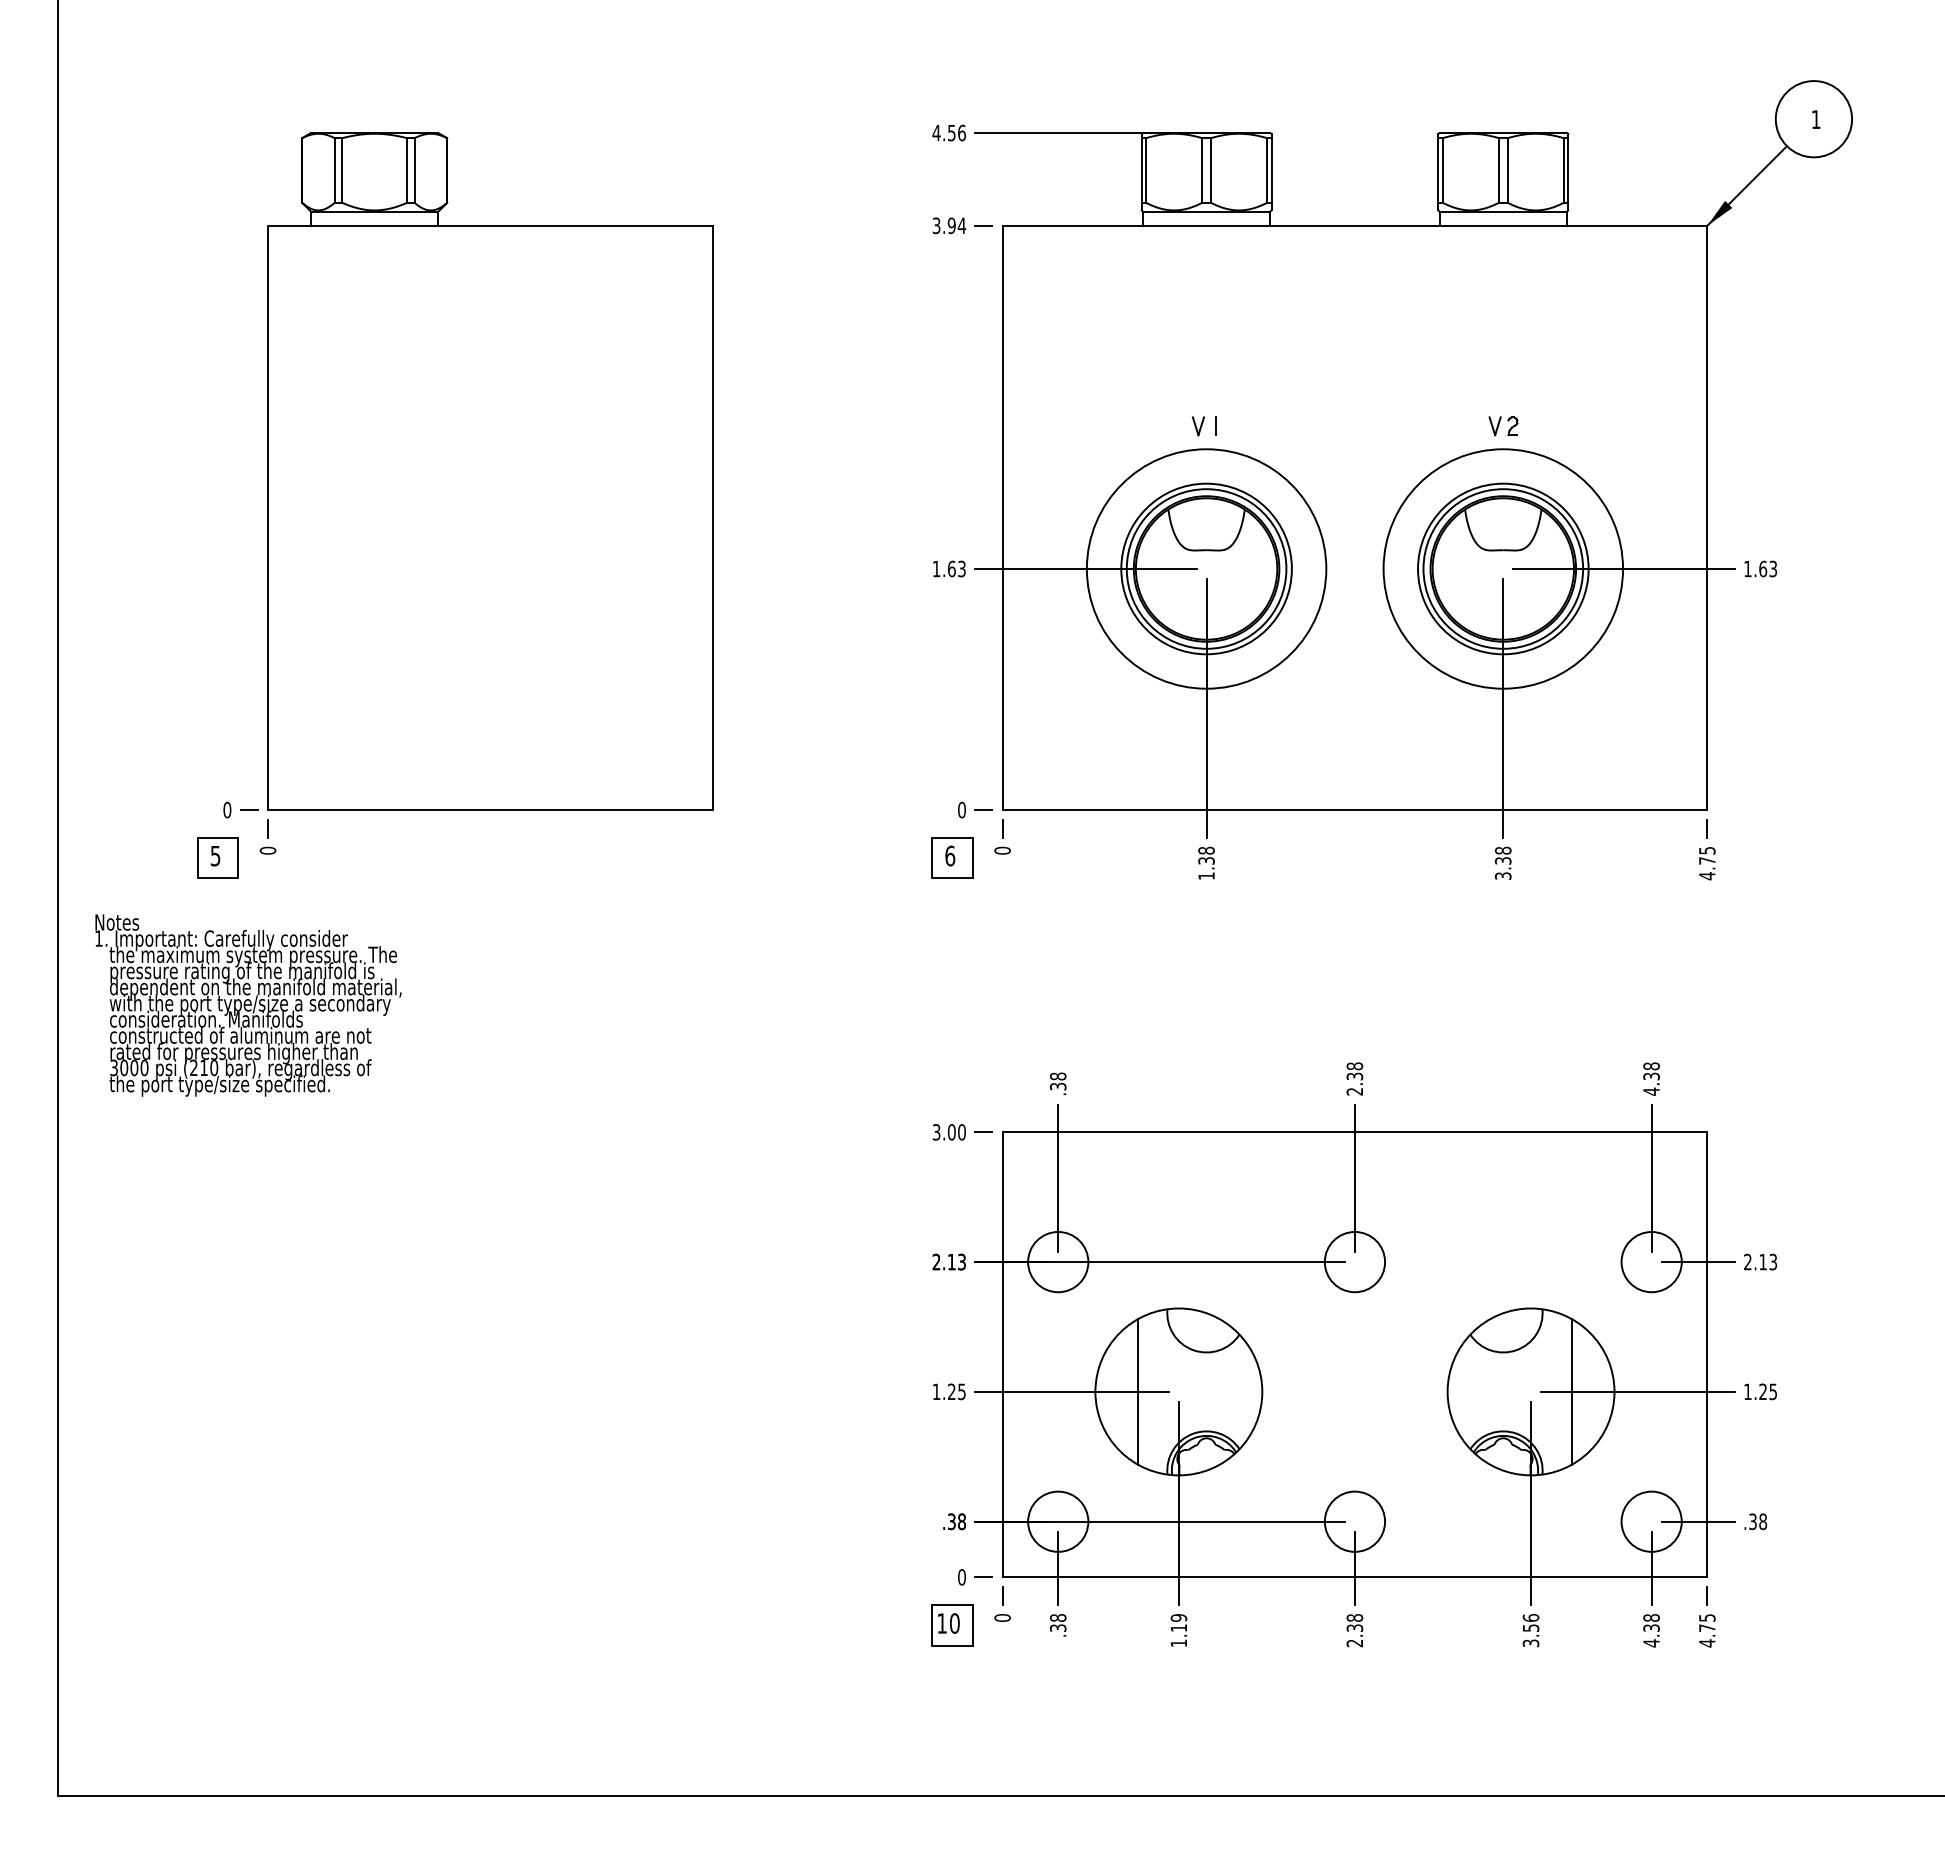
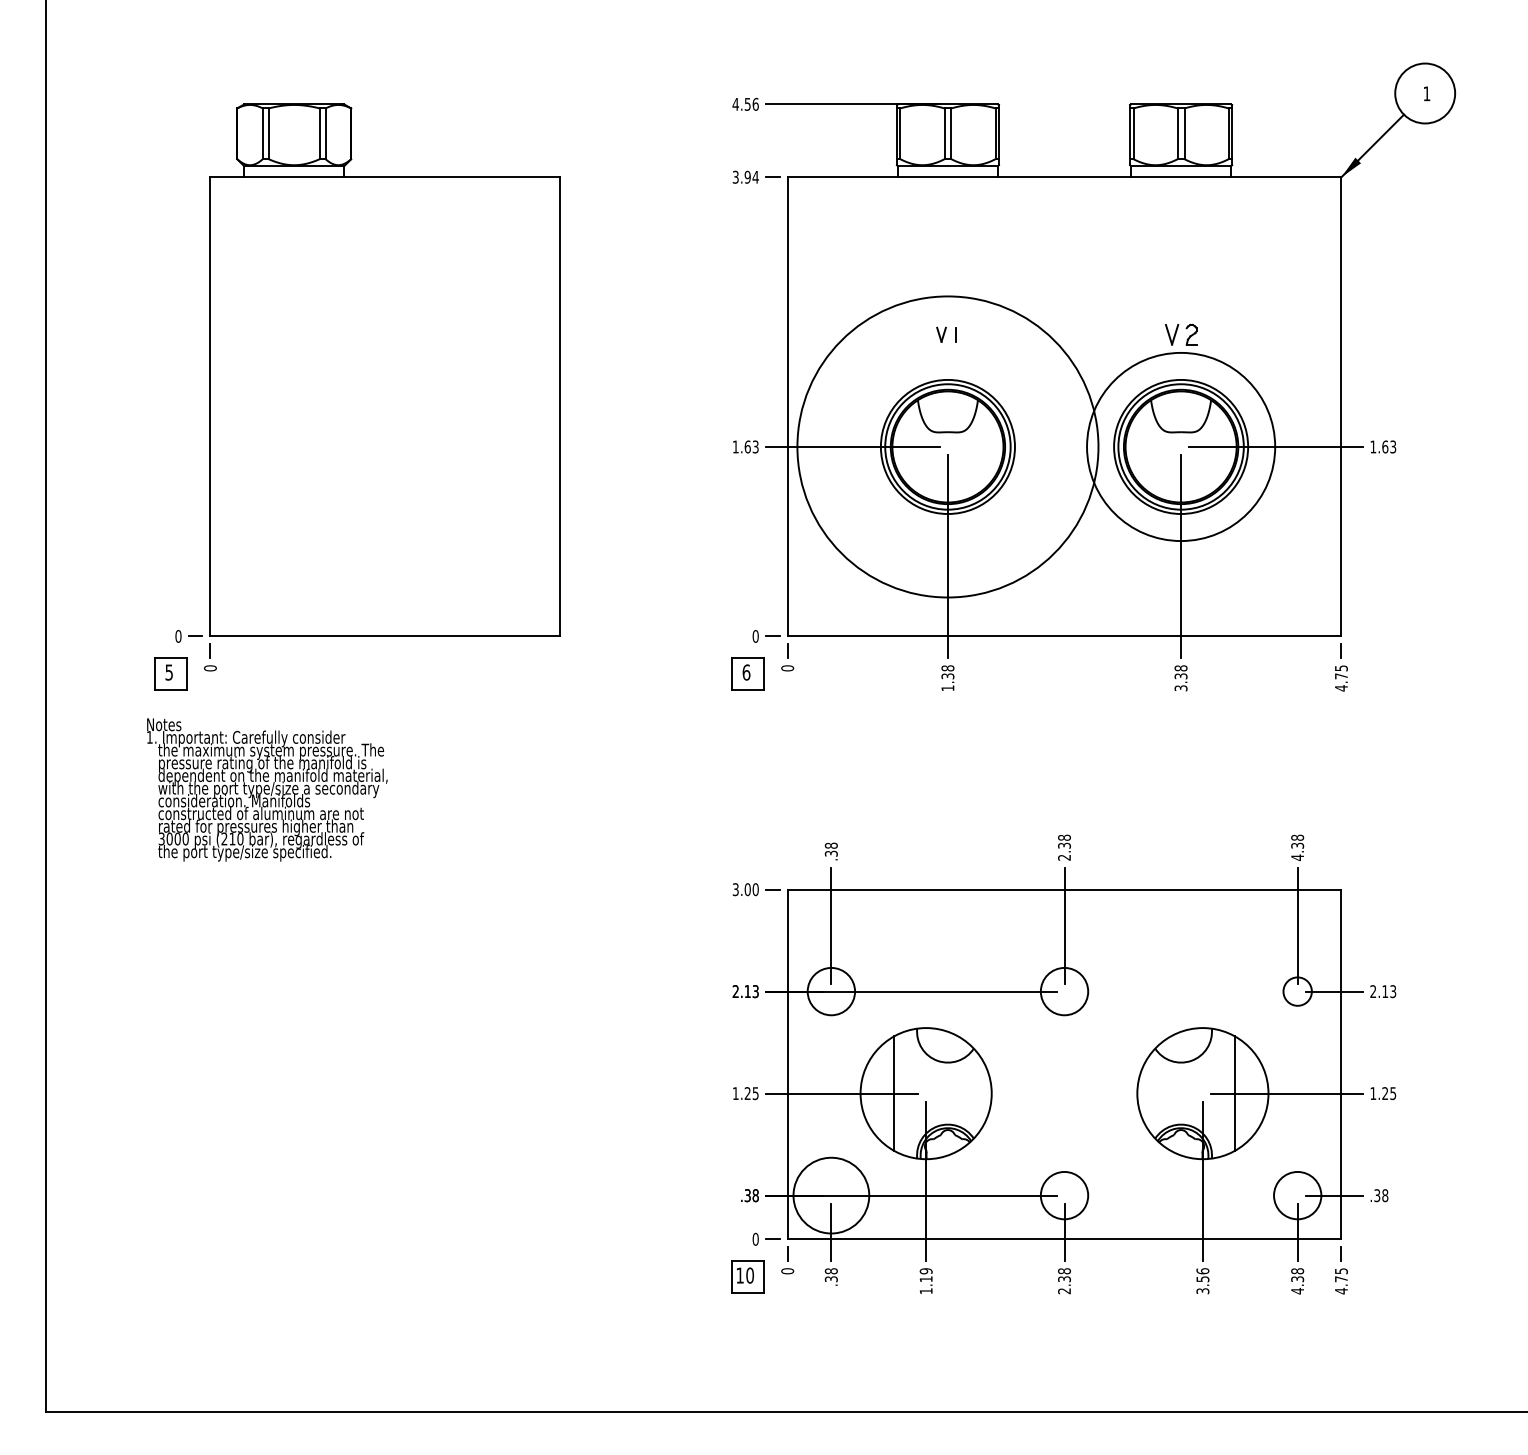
part: (1503, 426) -> (1181, 334), size x1.4
circle: (1206, 568) -> (947, 446), size x1.6
text: (248, 1005) -> (267, 789), moved
circle: (1651, 1261) -> (1297, 991), size x0.6
circle: (1058, 1521) -> (831, 1195), size x1.6

